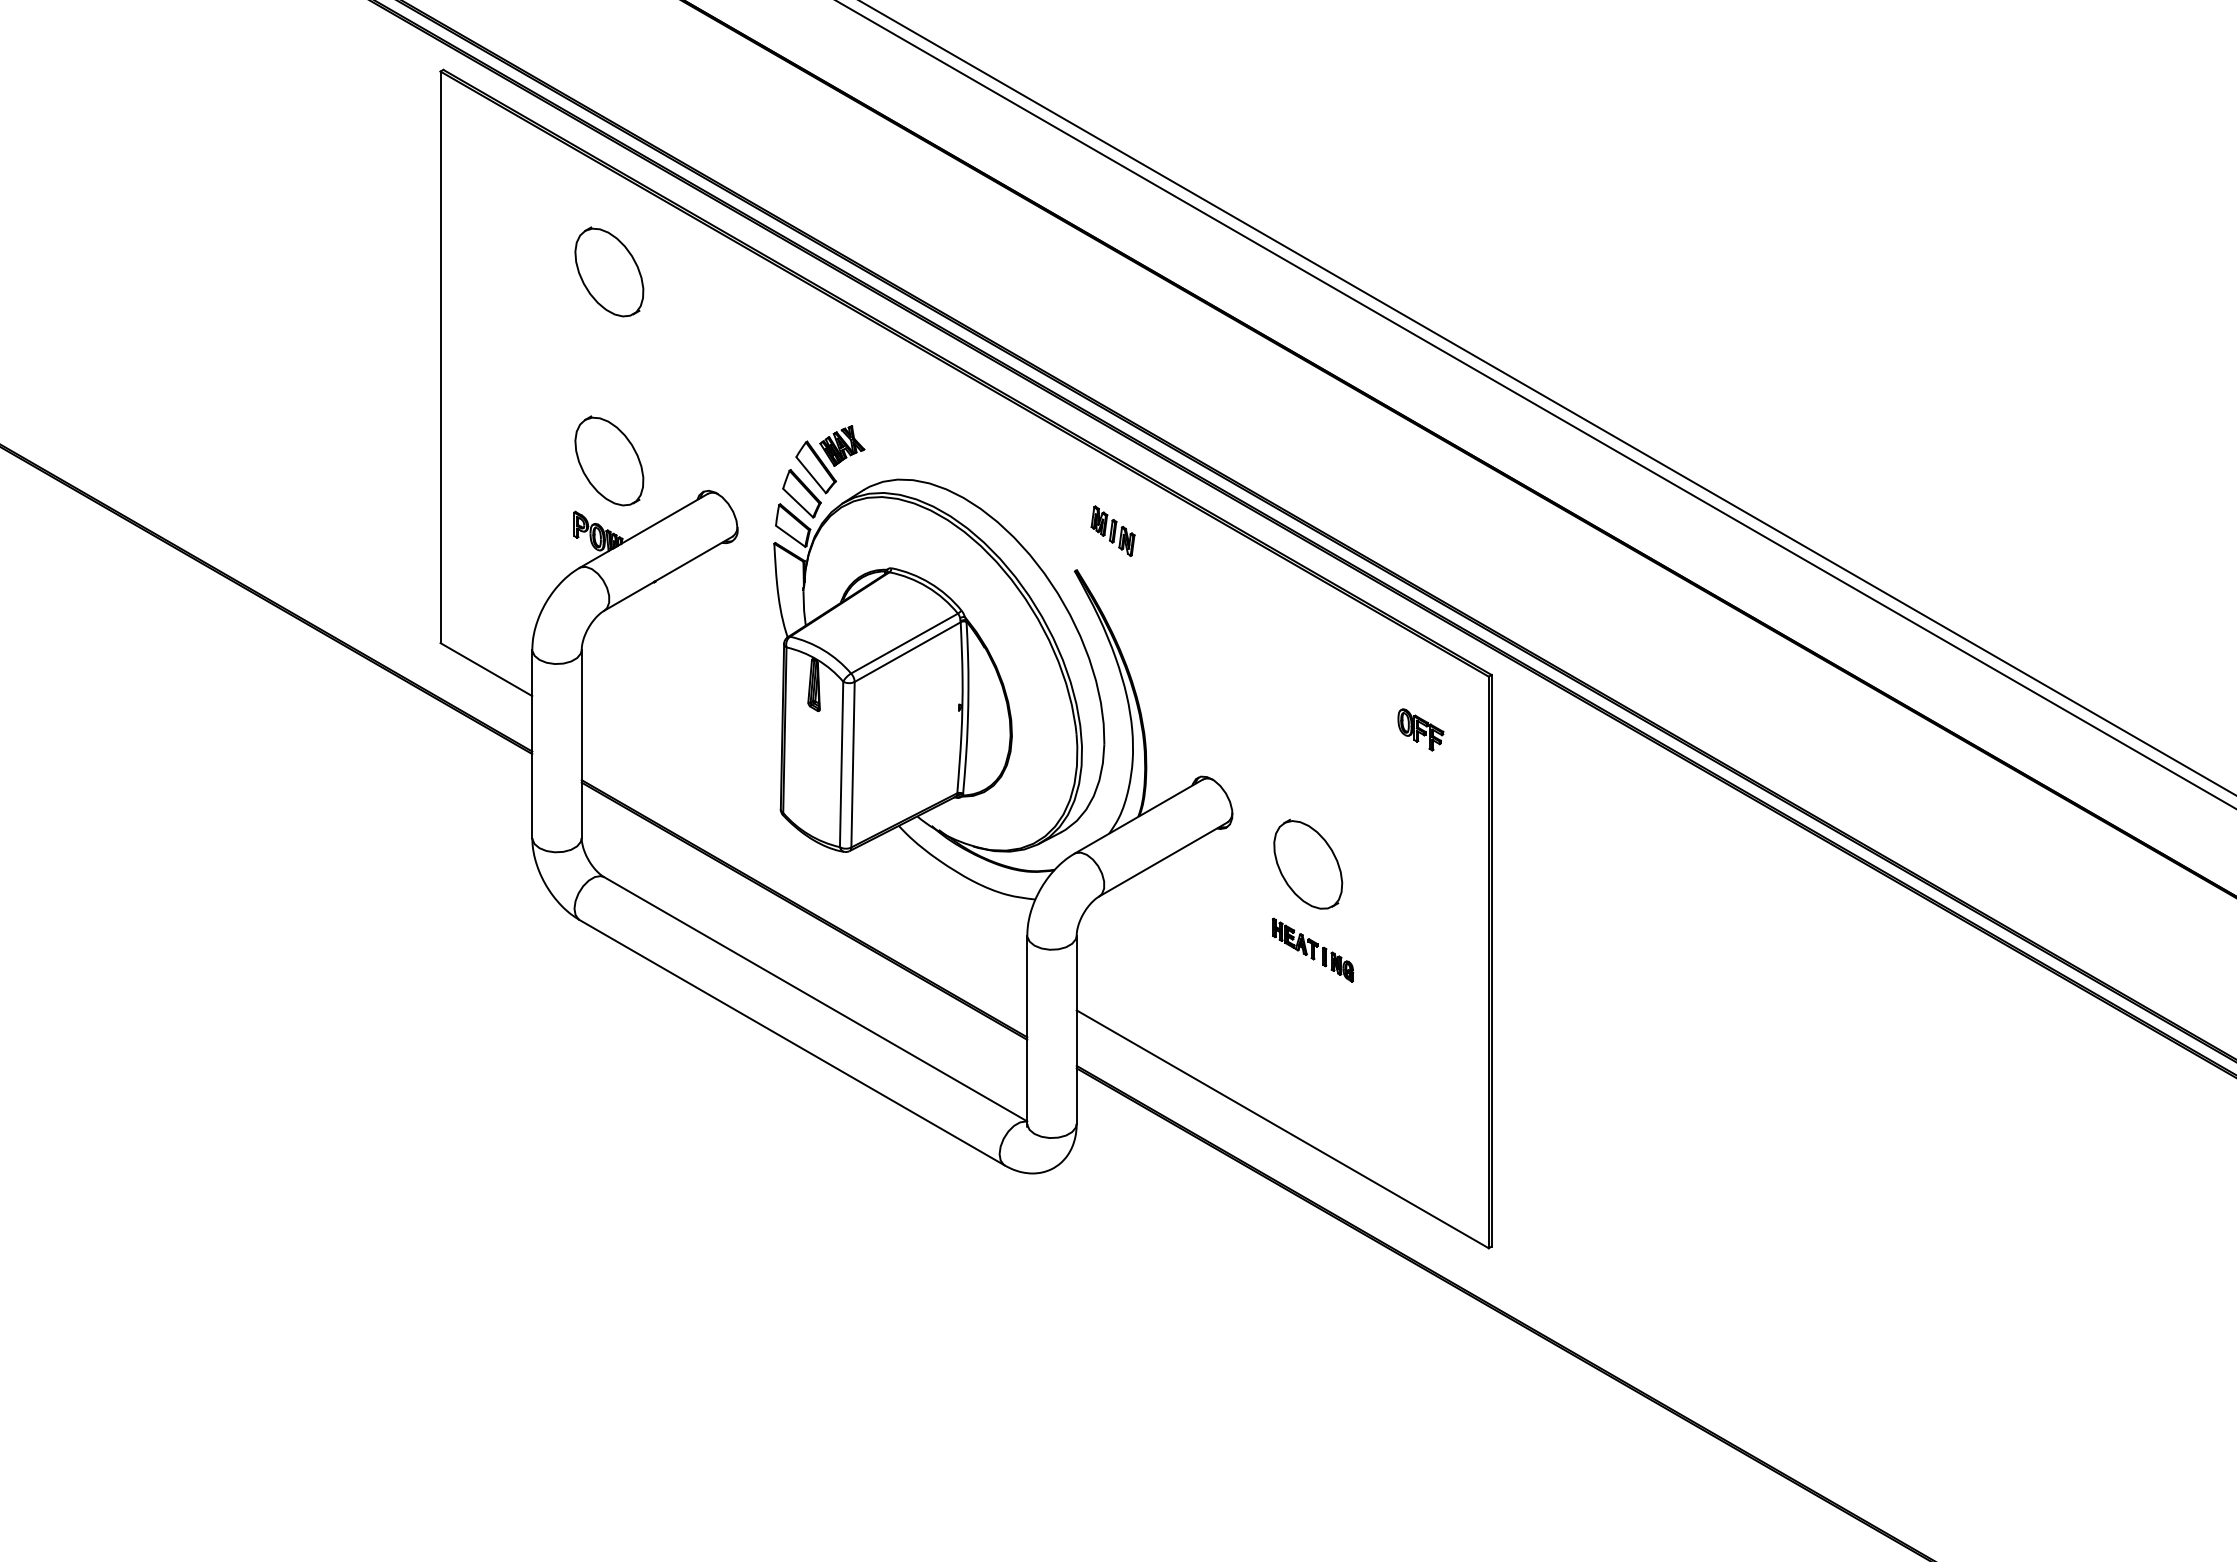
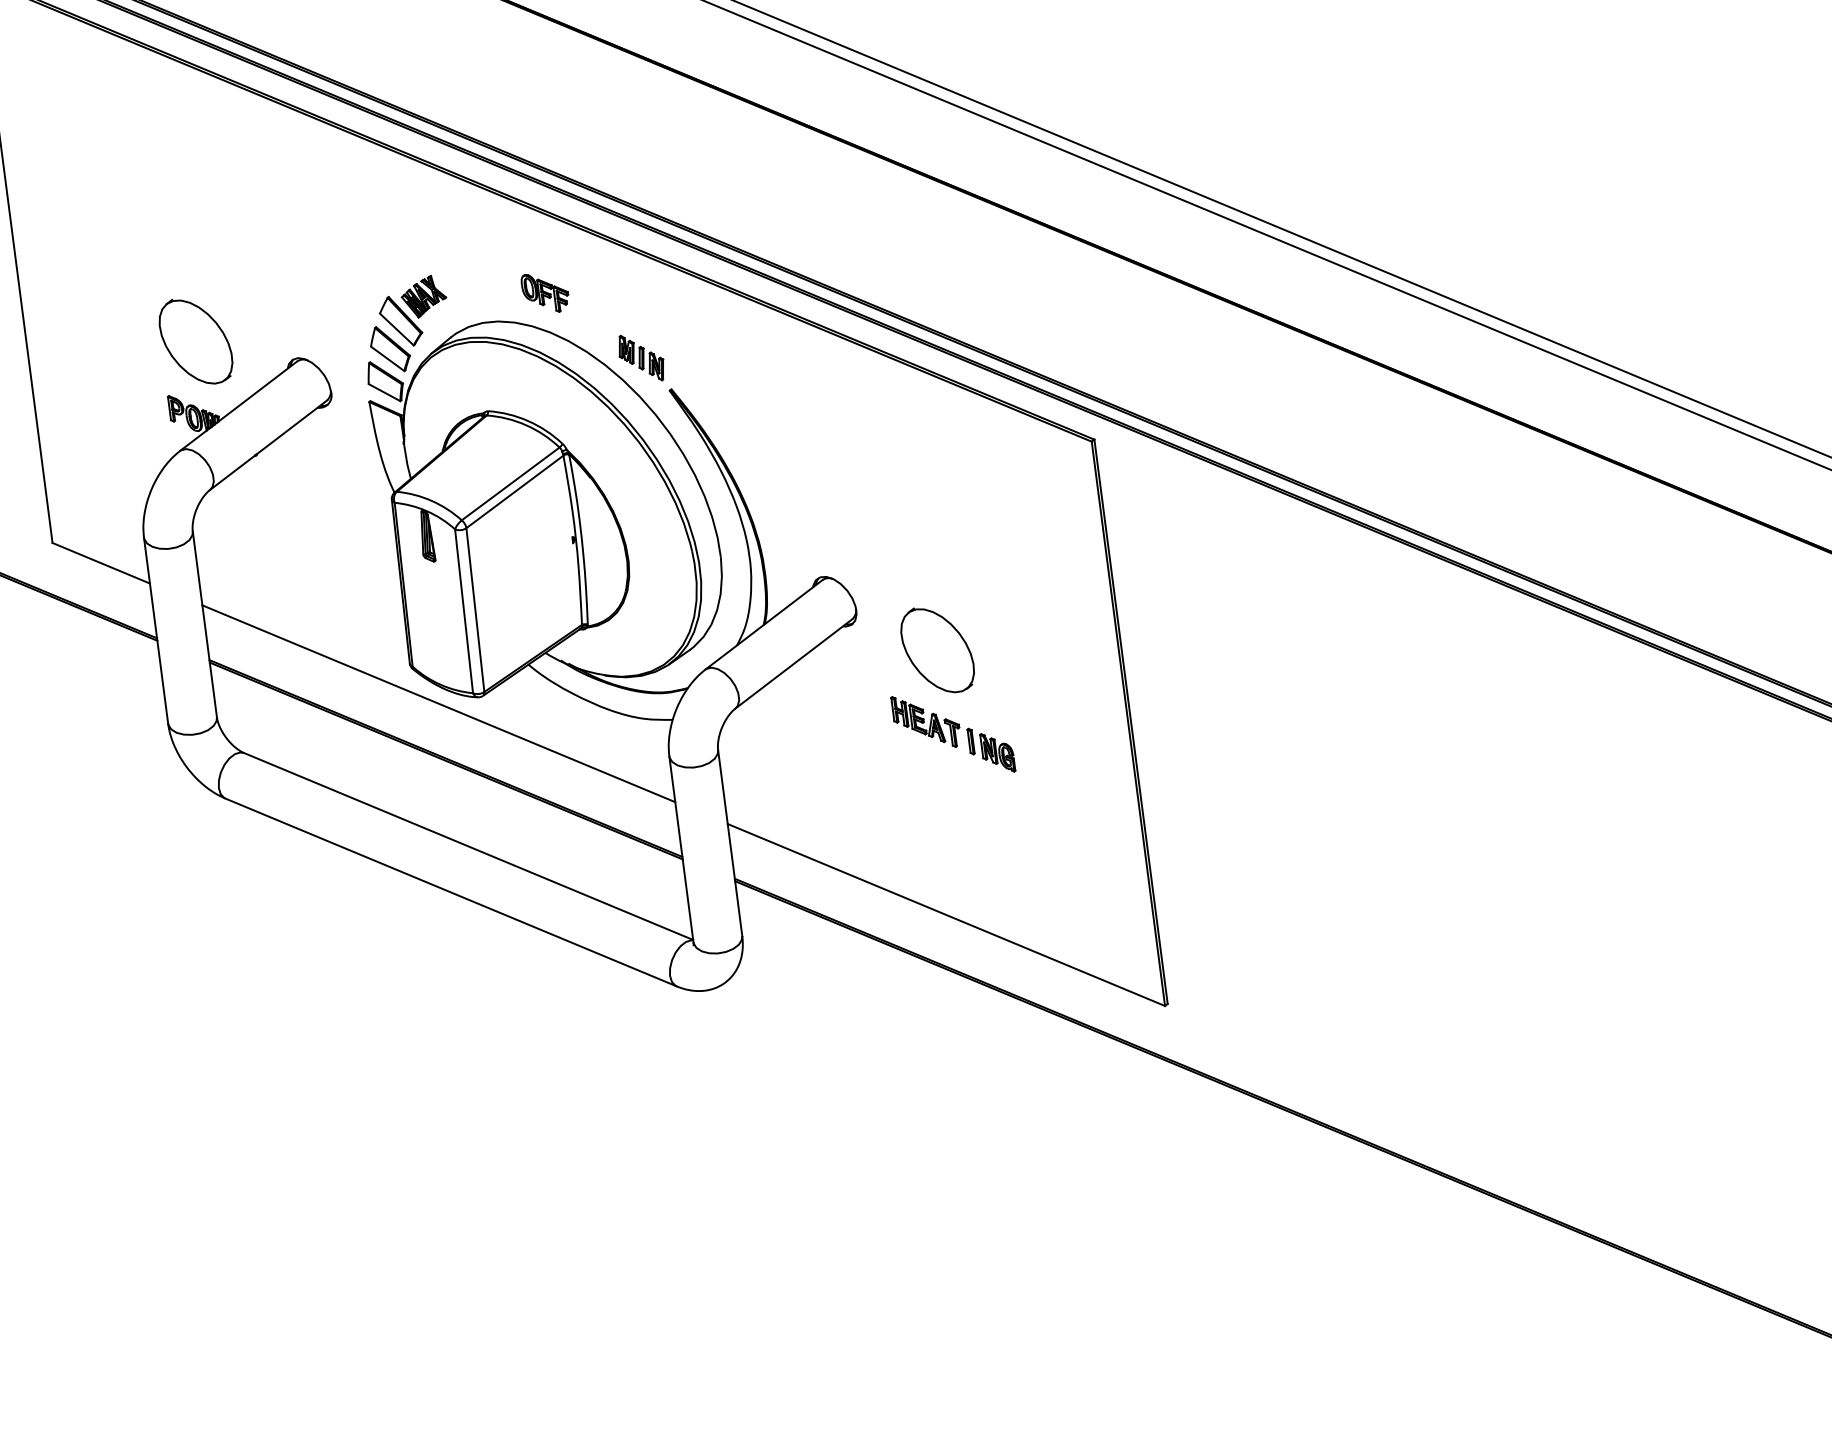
part: (609, 271) -> (171, 154), removed
part: (1112, 530) -> (640, 357), moved
part: (1420, 729) -> (545, 292), moved
line: (804, 852) -> (438, 703), added
part: (1312, 950) -> (952, 734), size x1.43

